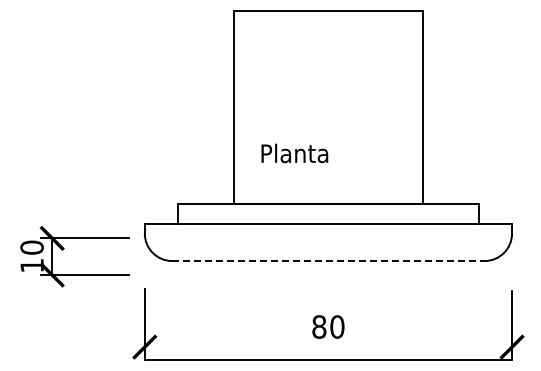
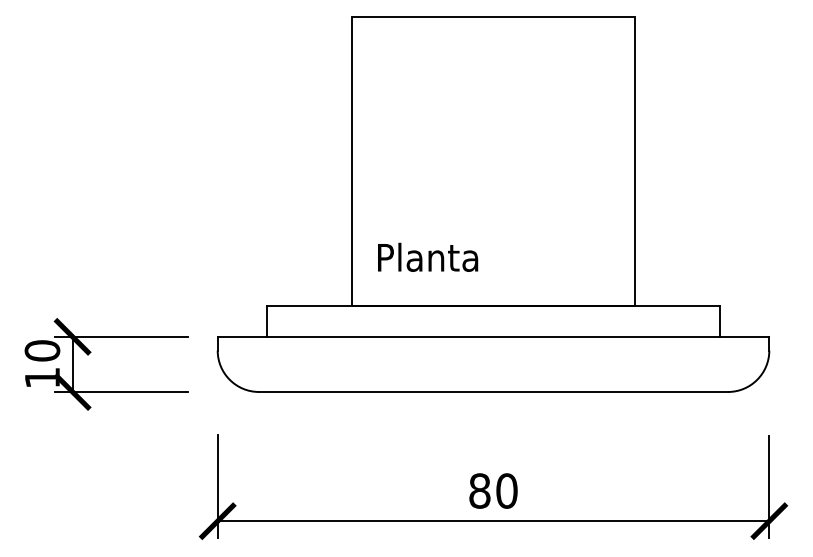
text: (294, 153) -> (427, 257), moved
part: (64, 249) -> (91, 353), moved
line: (328, 261) -> (493, 392), dashed -> solid
line: (328, 360) -> (493, 521), moved

